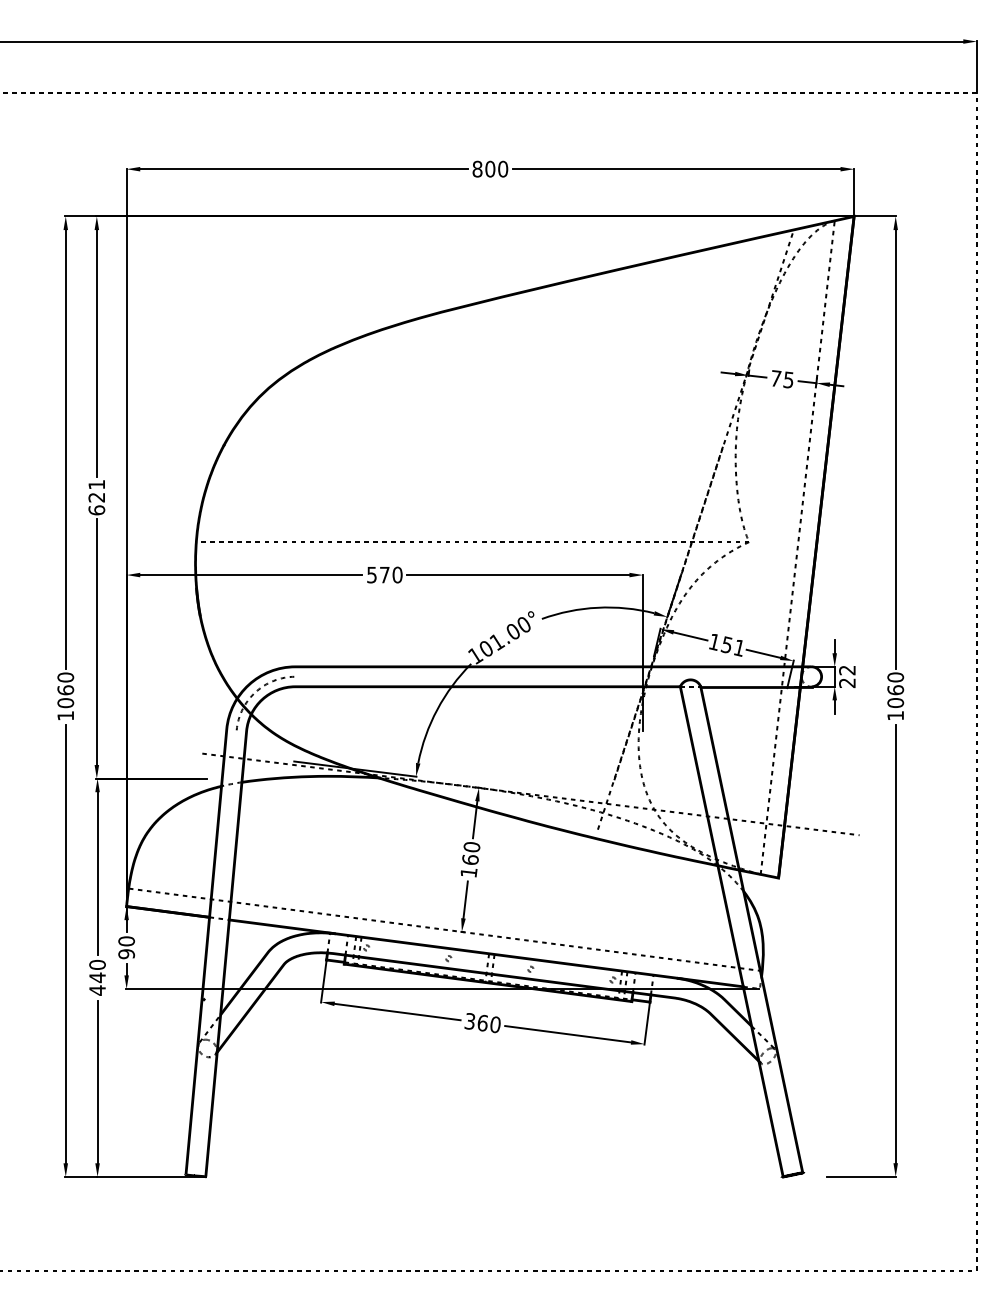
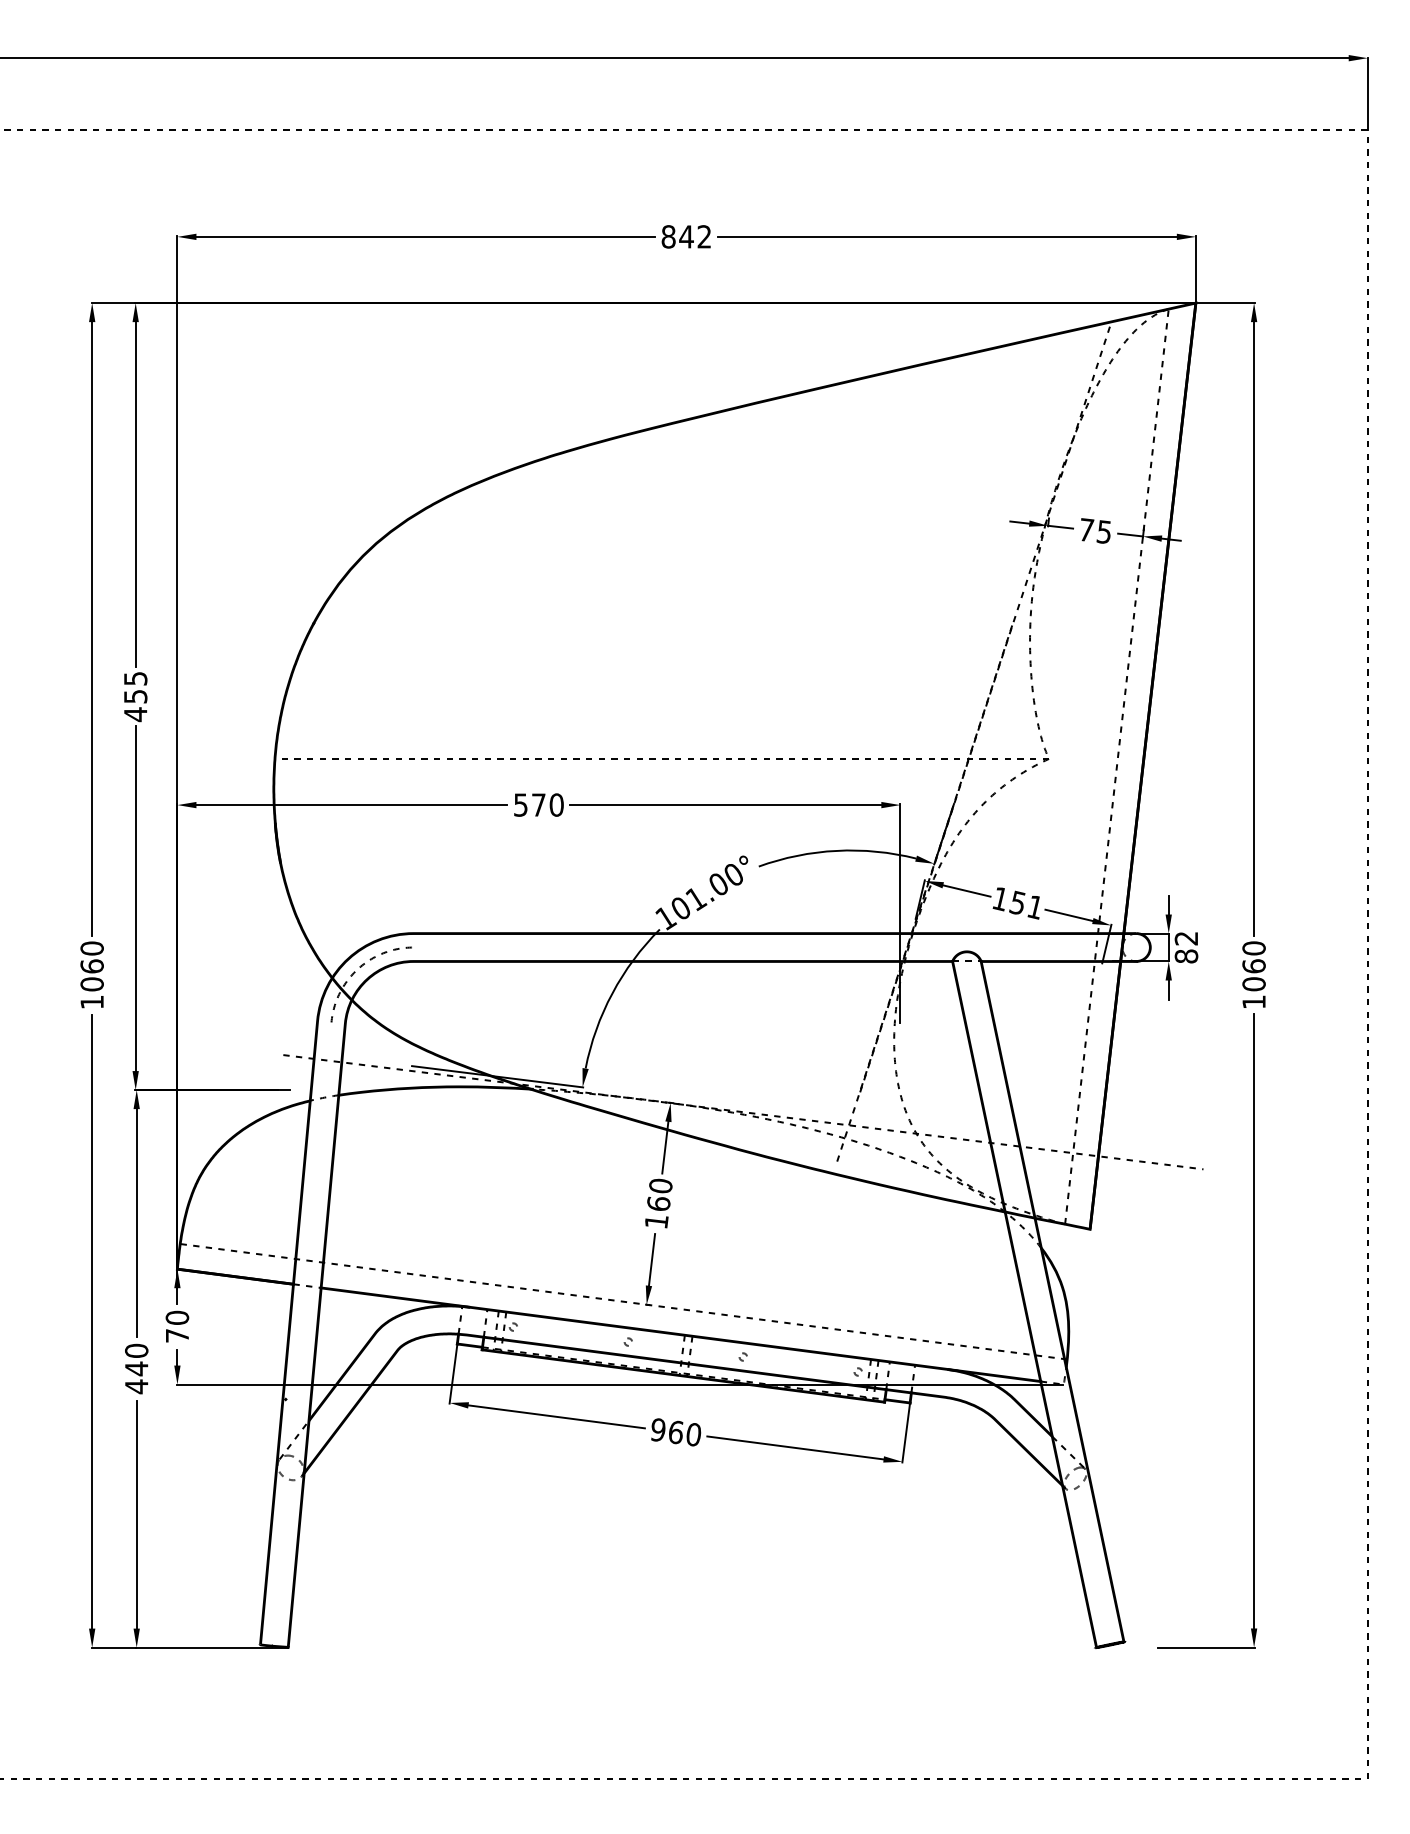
text: (496, 168) -> (695, 235), 800 -> 842
text: (96, 497) -> (135, 696), 621 -> 455
text: (847, 683) -> (1186, 956), 22 -> 82
text: (126, 954) -> (177, 1336), 90 -> 70
text: (469, 1021) -> (657, 1430), 360 -> 960

